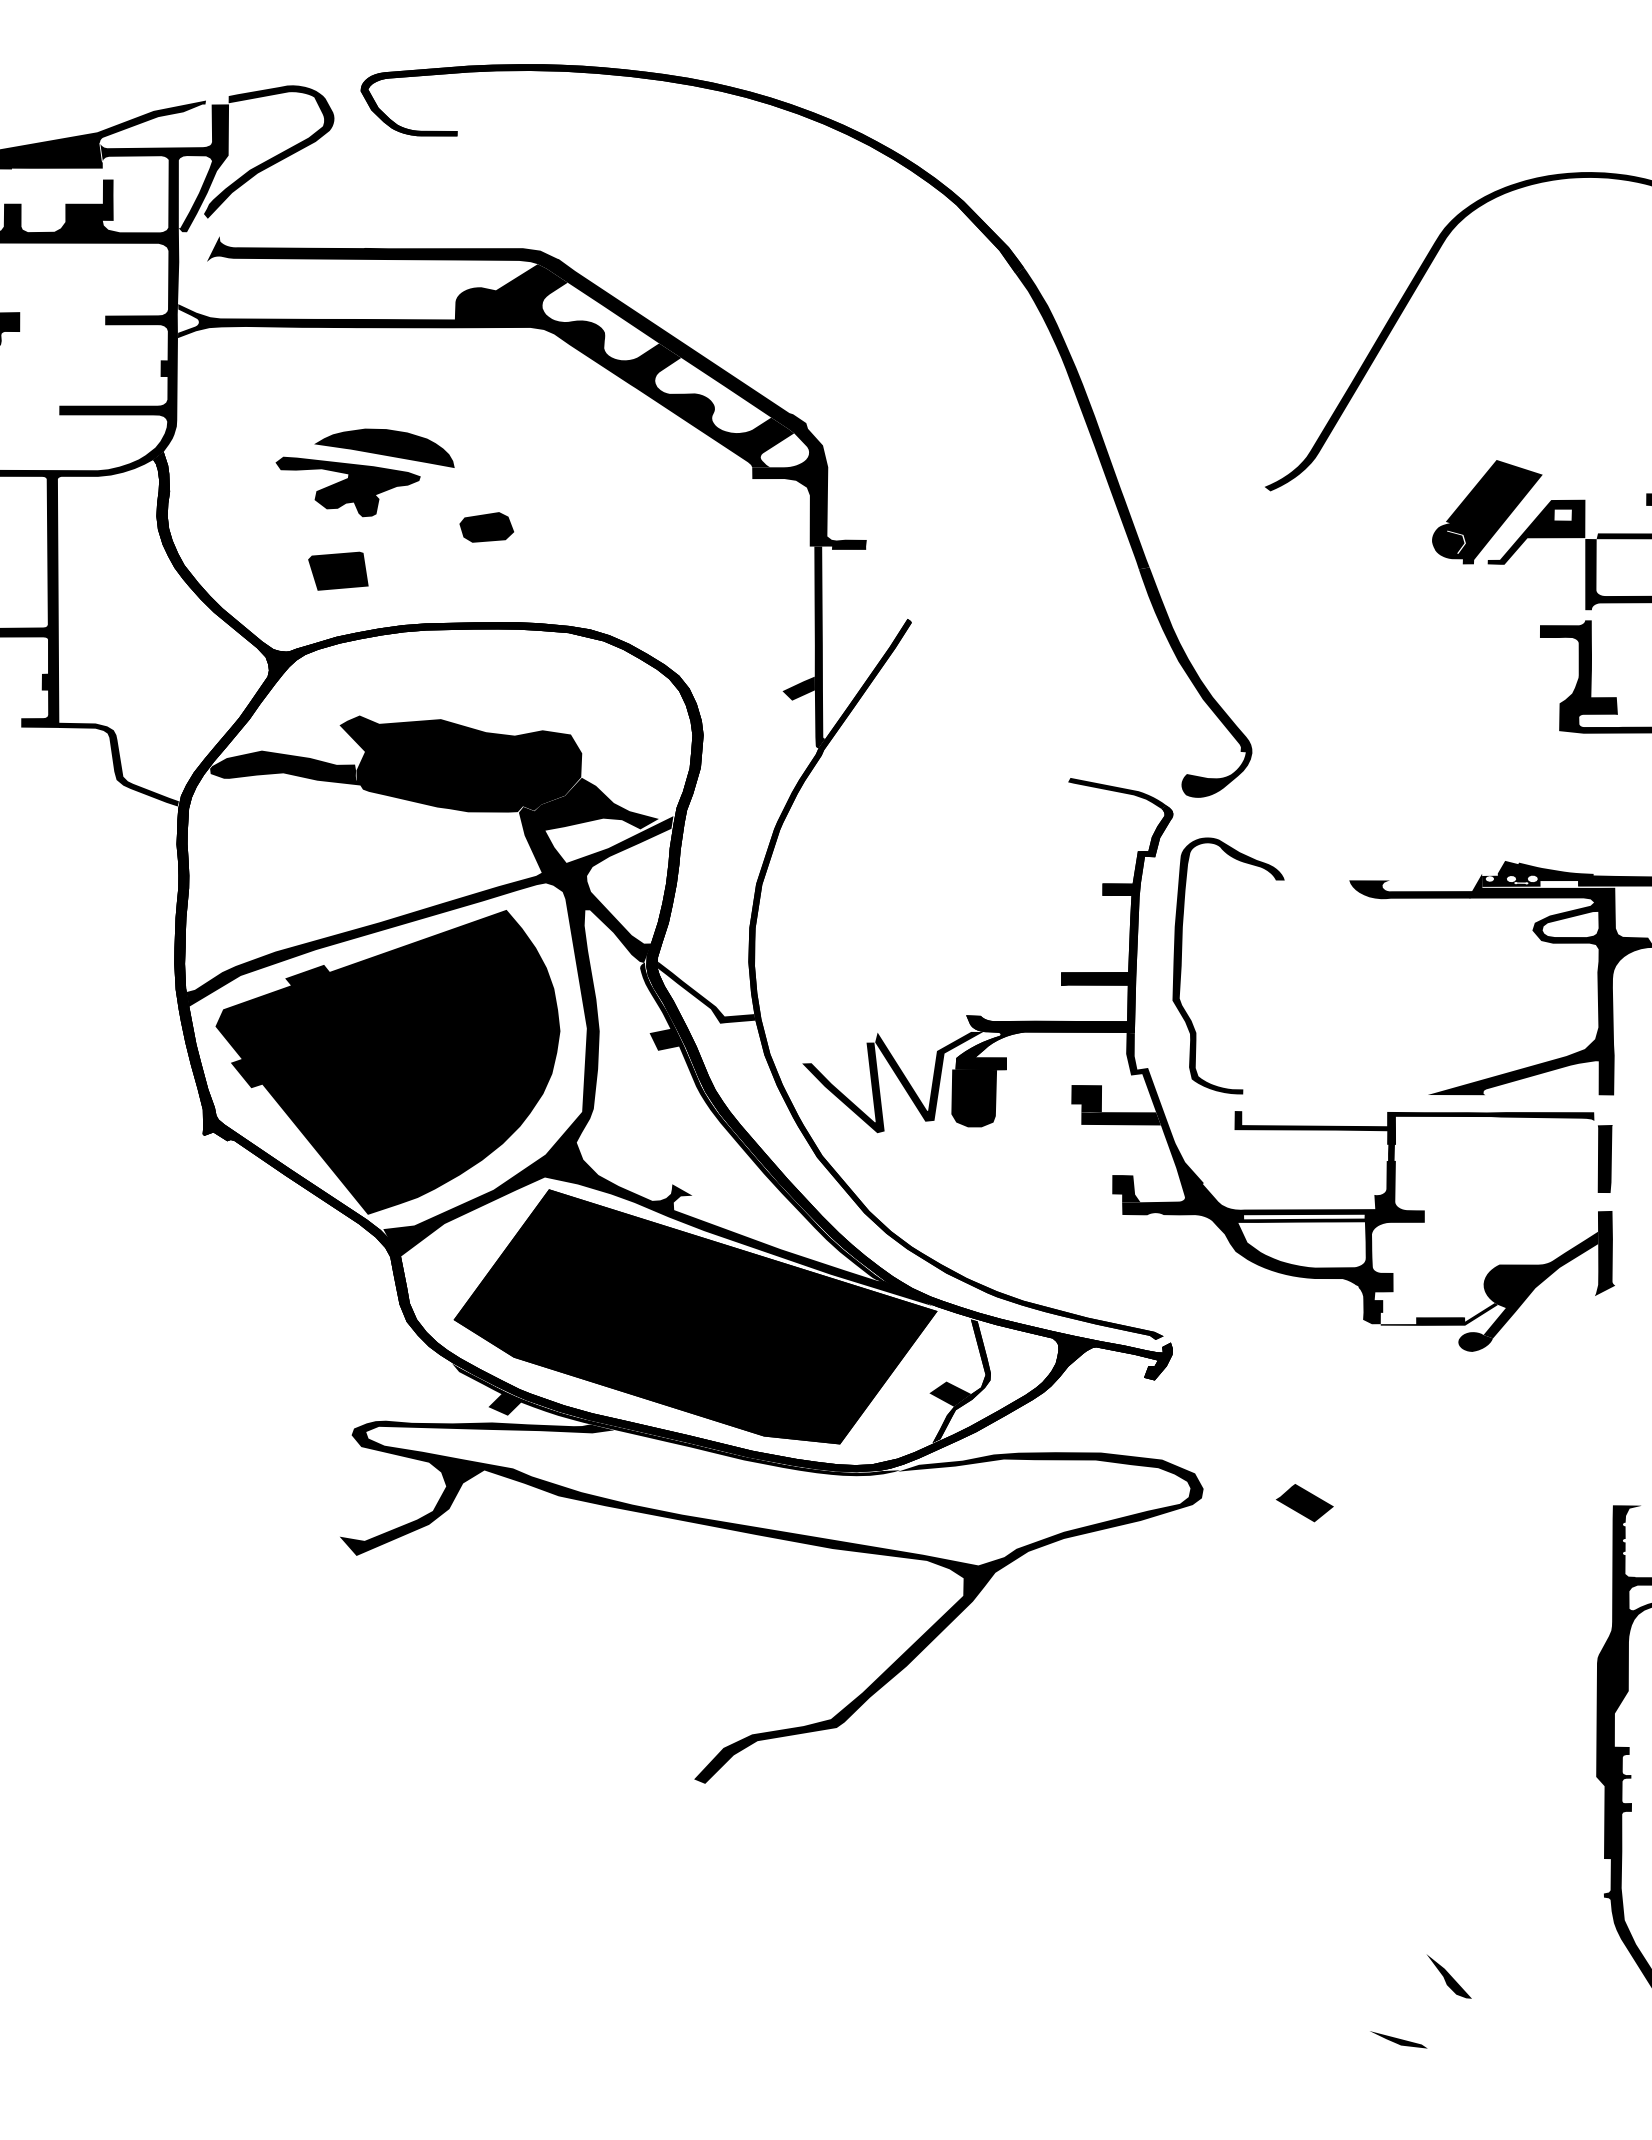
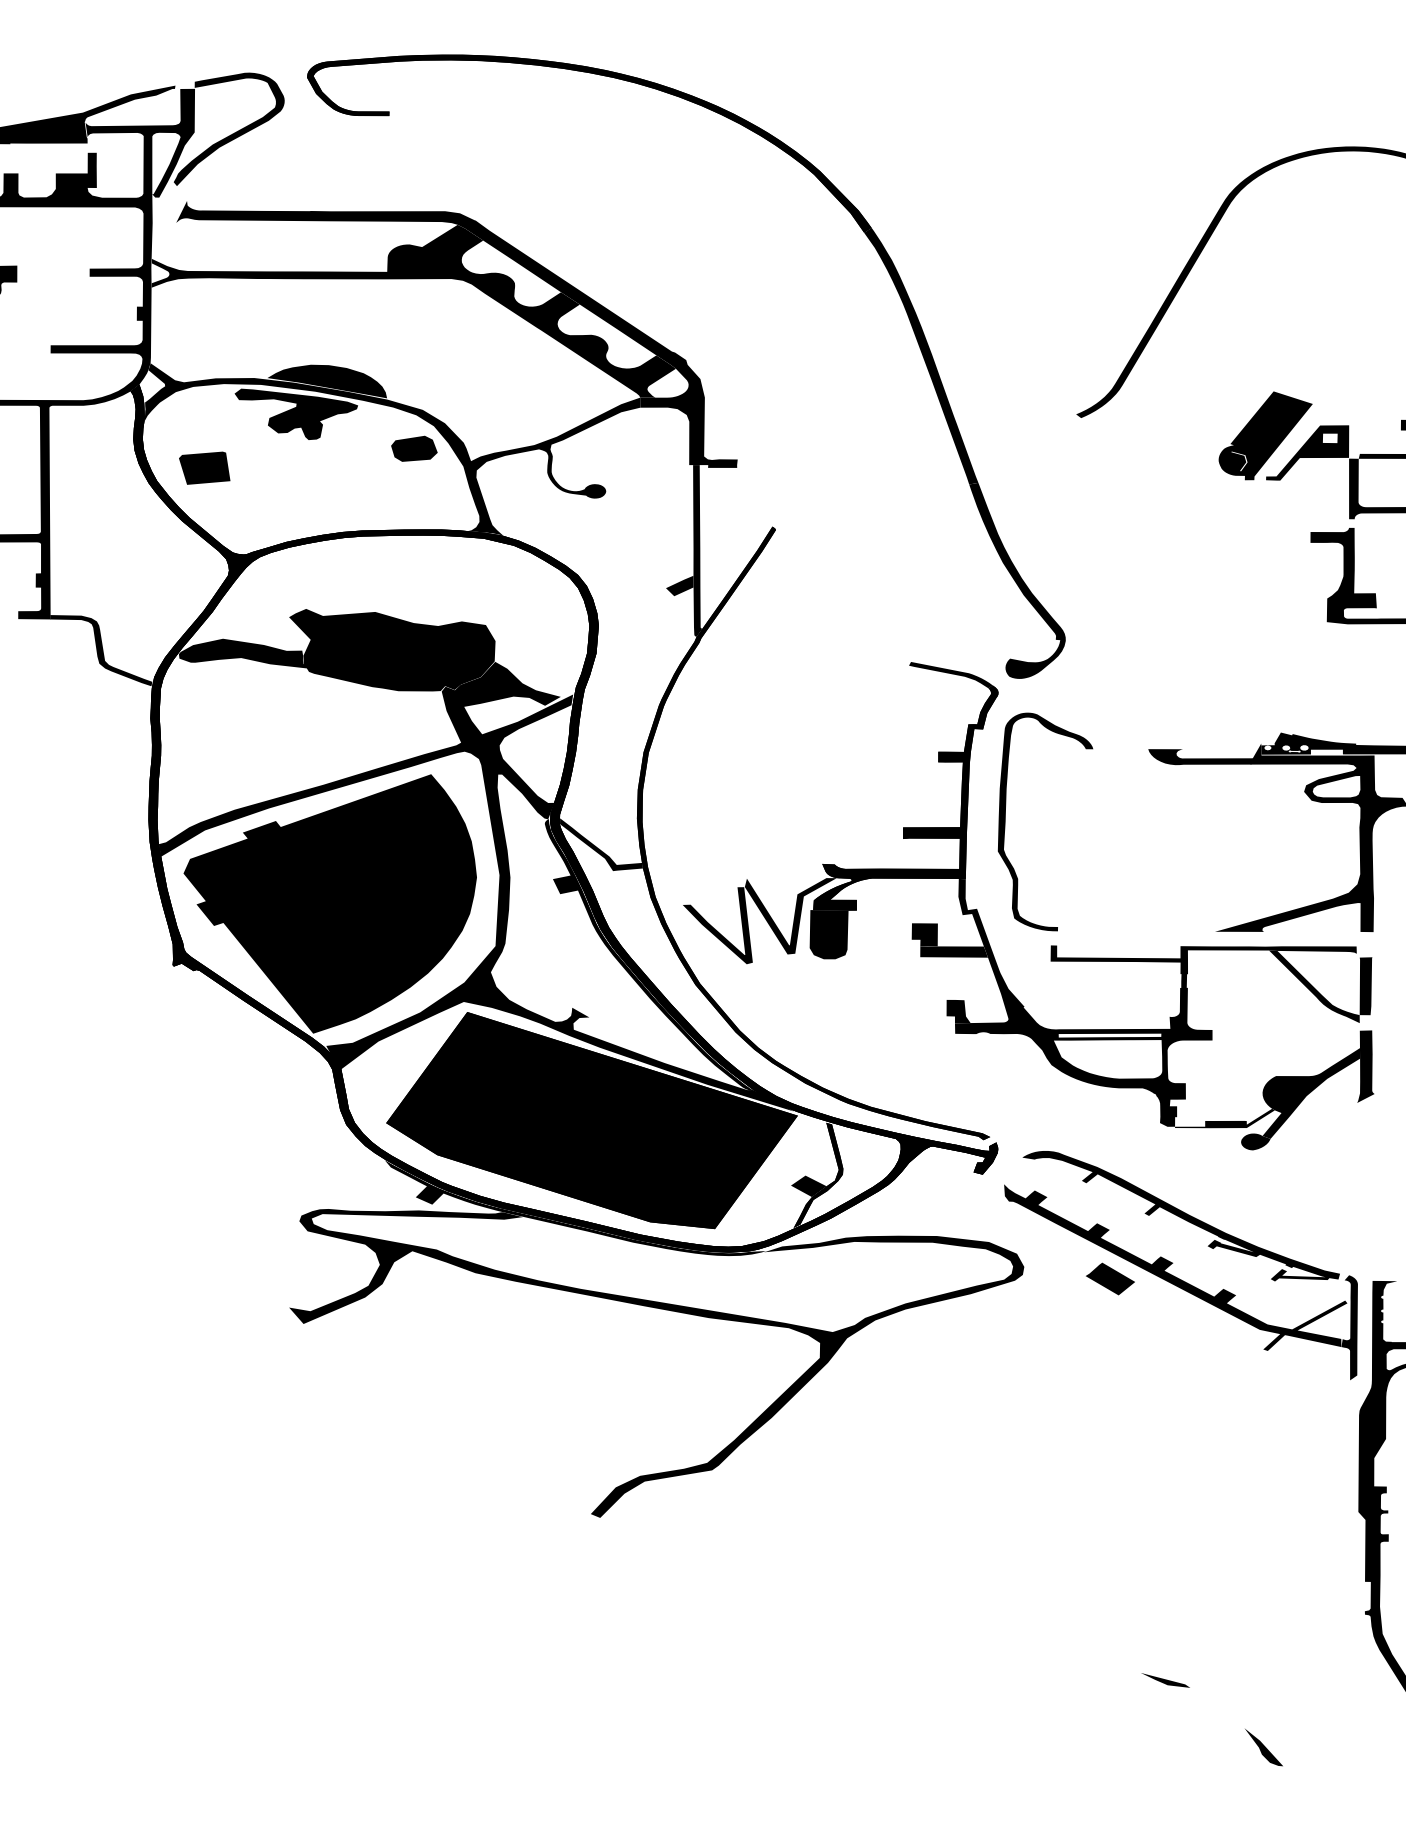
fill: (460, 527) -> (391, 448), added
part: (338, 570) -> (204, 467), moved
fill: (1544, 1159) -> (1314, 986), added
part: (1378, 1484) -> (1173, 1263), added
part: (1448, 1976) -> (1263, 1747), moved
part: (1398, 2039) -> (1165, 1680), moved

